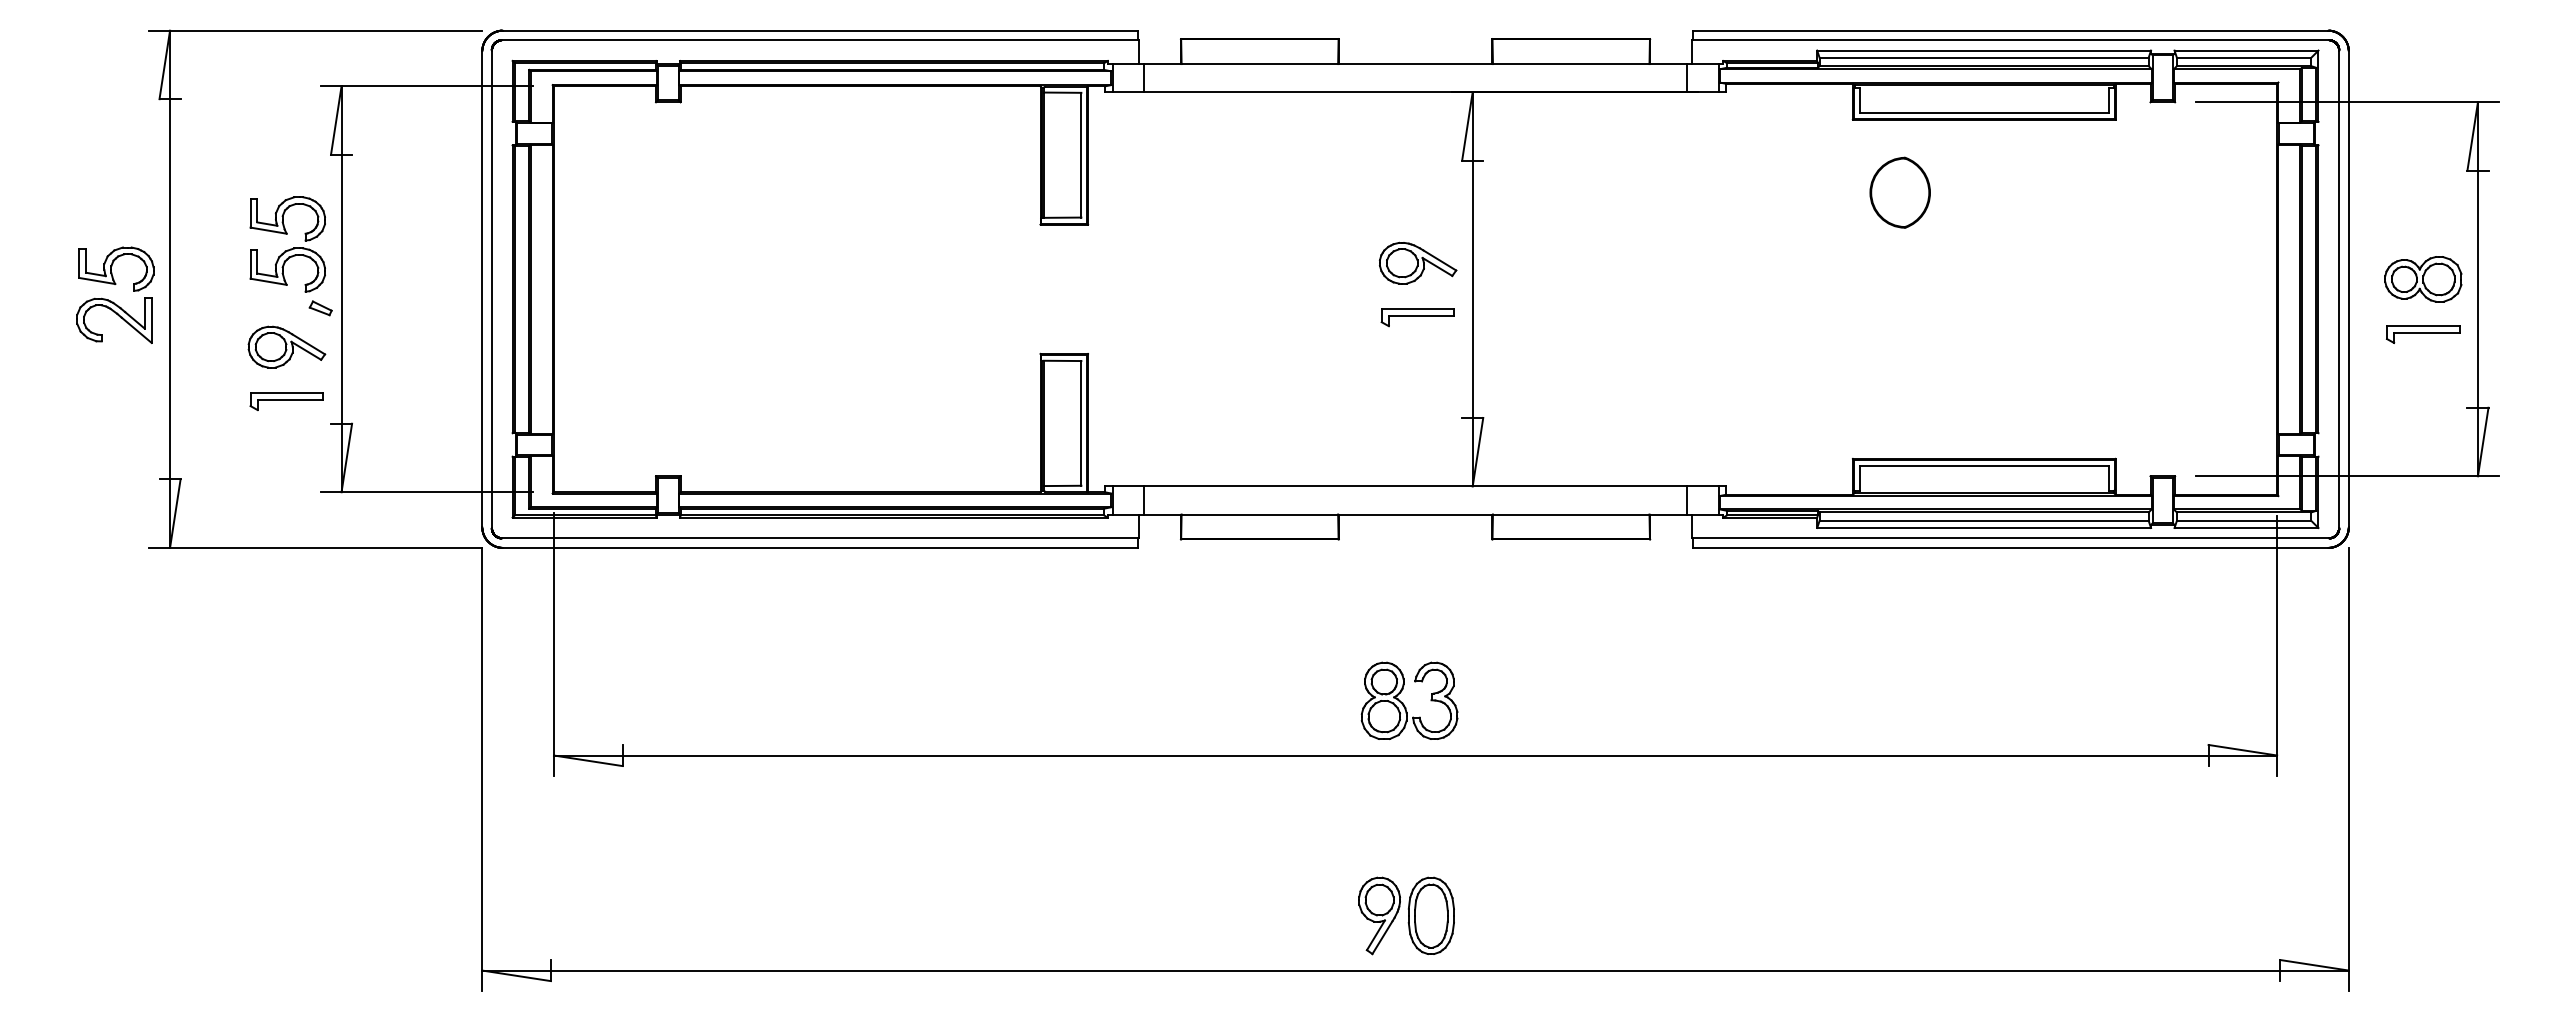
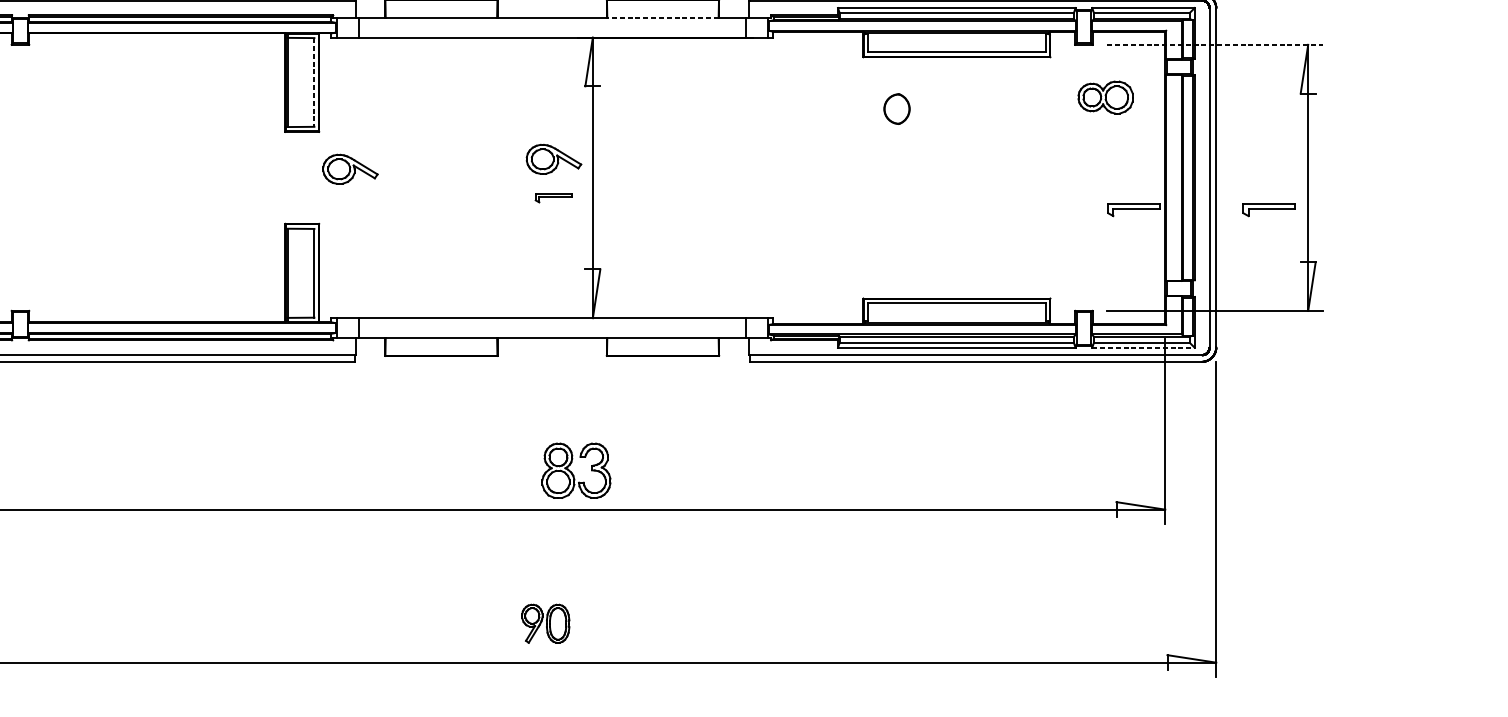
line: (1570, 64) -> (662, 17), solid -> dashed
line: (2347, 102) -> (1215, 44), solid -> dashed
line: (1081, 155) -> (314, 82), solid -> dashed
part: (1899, 192) -> (896, 109), size x0.6
part: (1132, 276) -> (350, 168), added
part: (2423, 279) -> (1105, 97), moved
part: (1417, 317) -> (553, 197), size x0.7
part: (2233, 334) -> (1134, 210), added
line: (2246, 528) -> (1143, 348), solid -> dashed
part: (1403, 702) -> (572, 471), moved
part: (1406, 915) -> (545, 623), size x0.7

